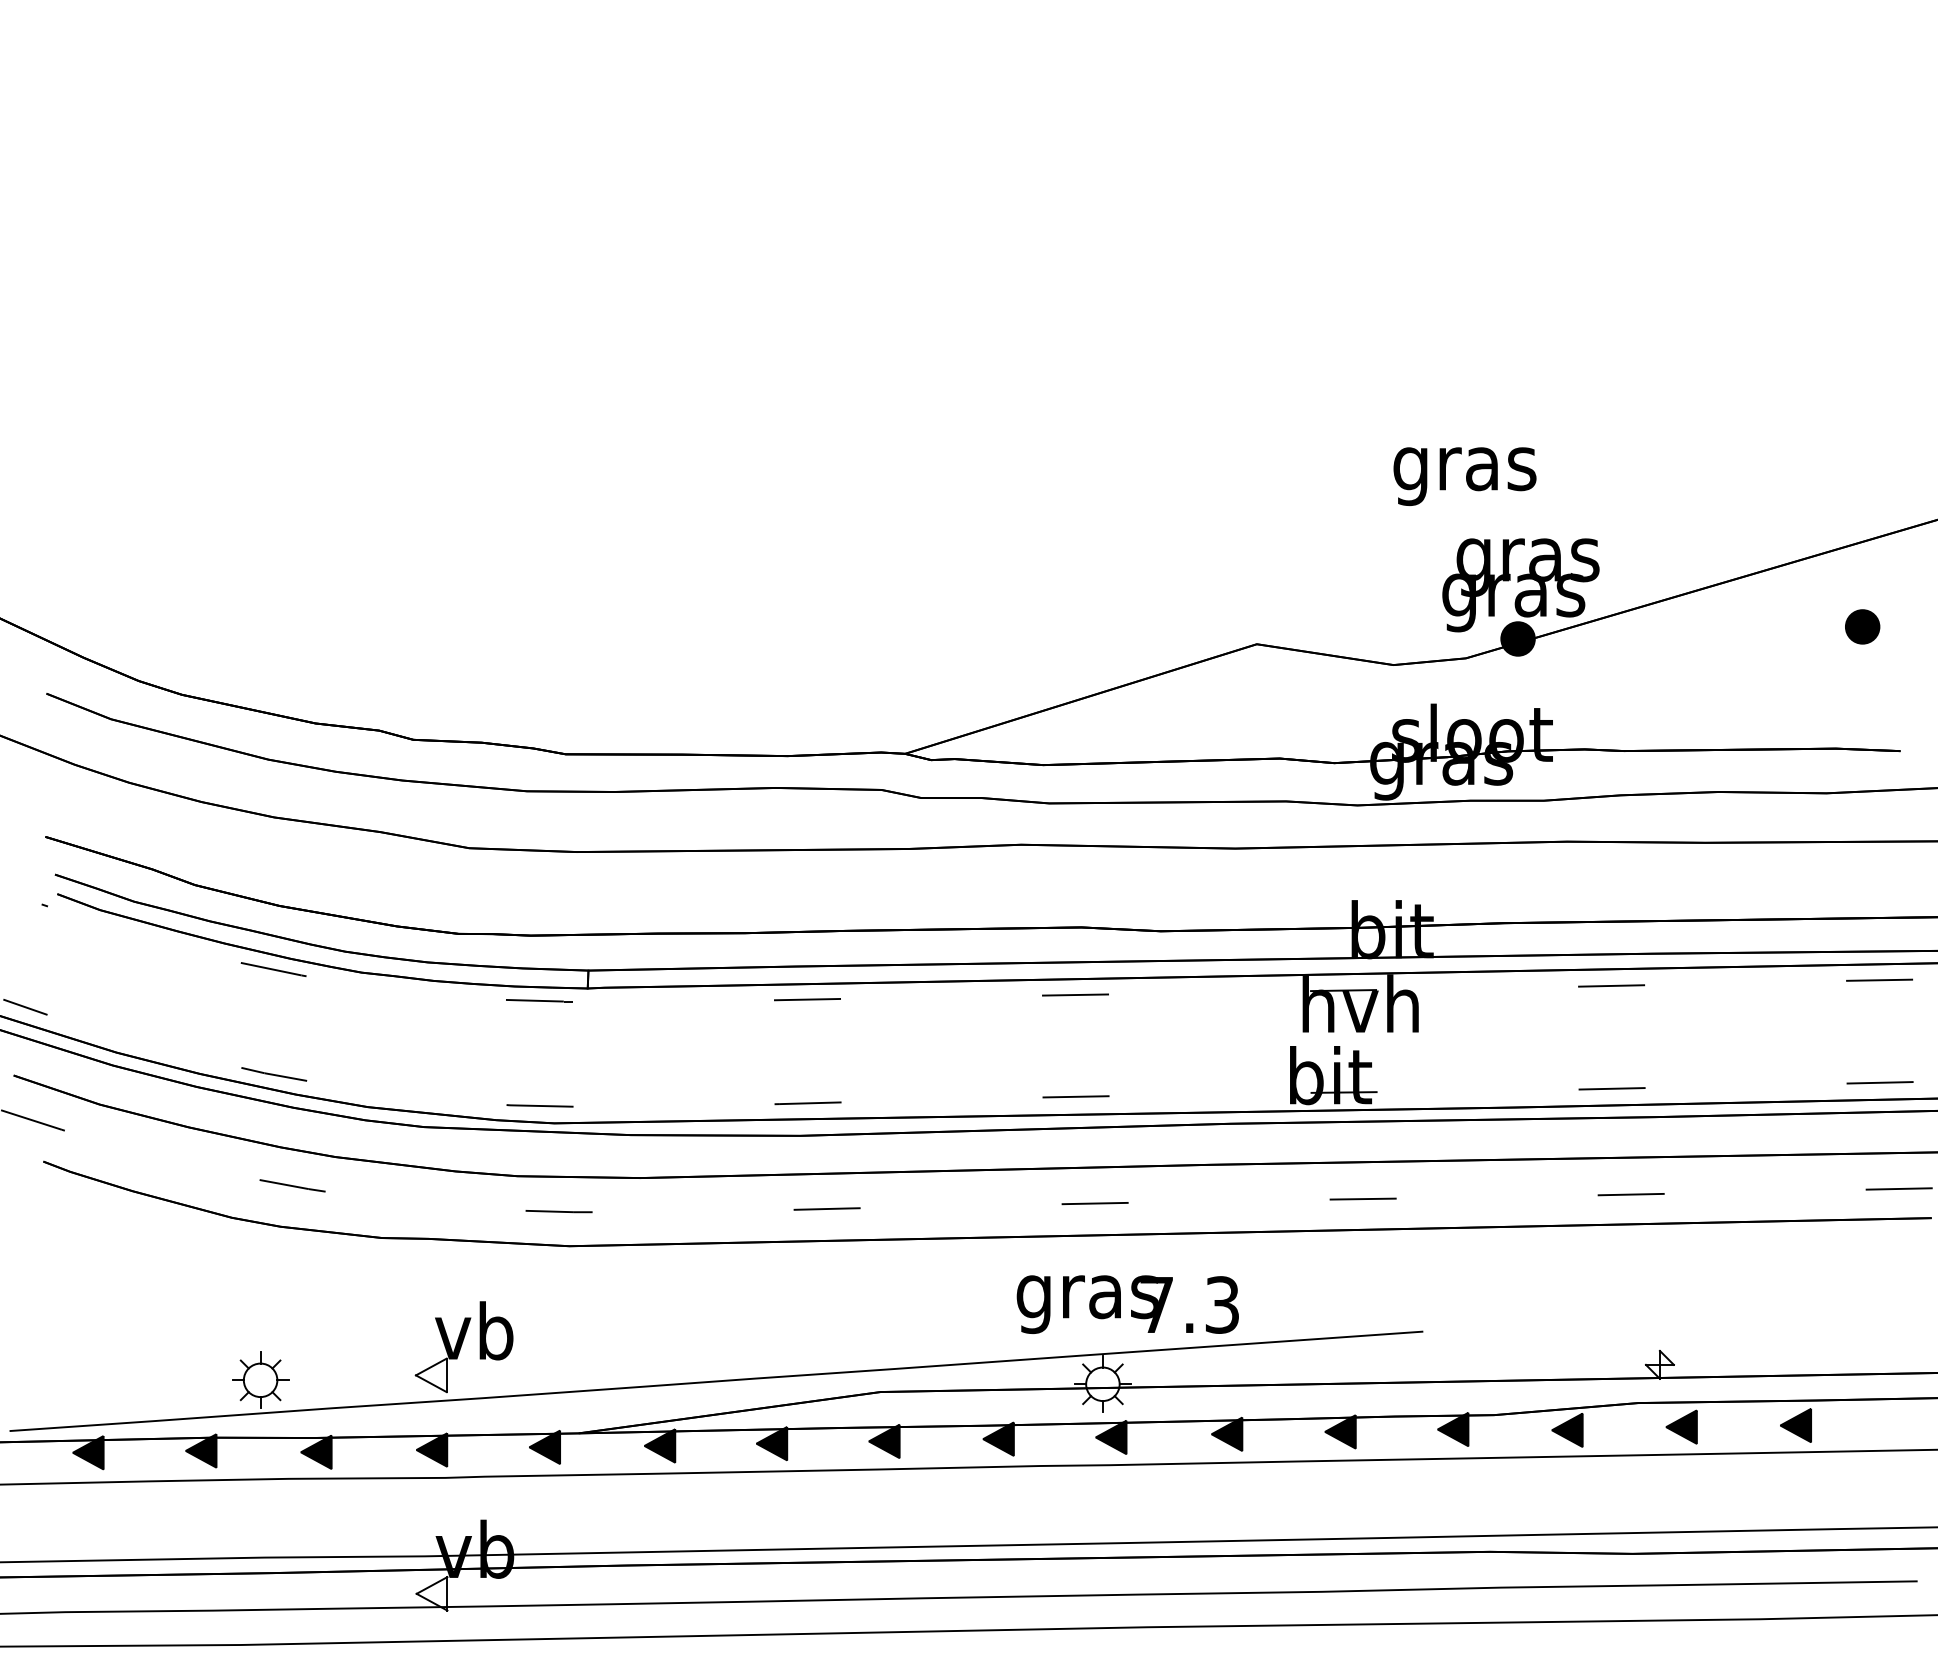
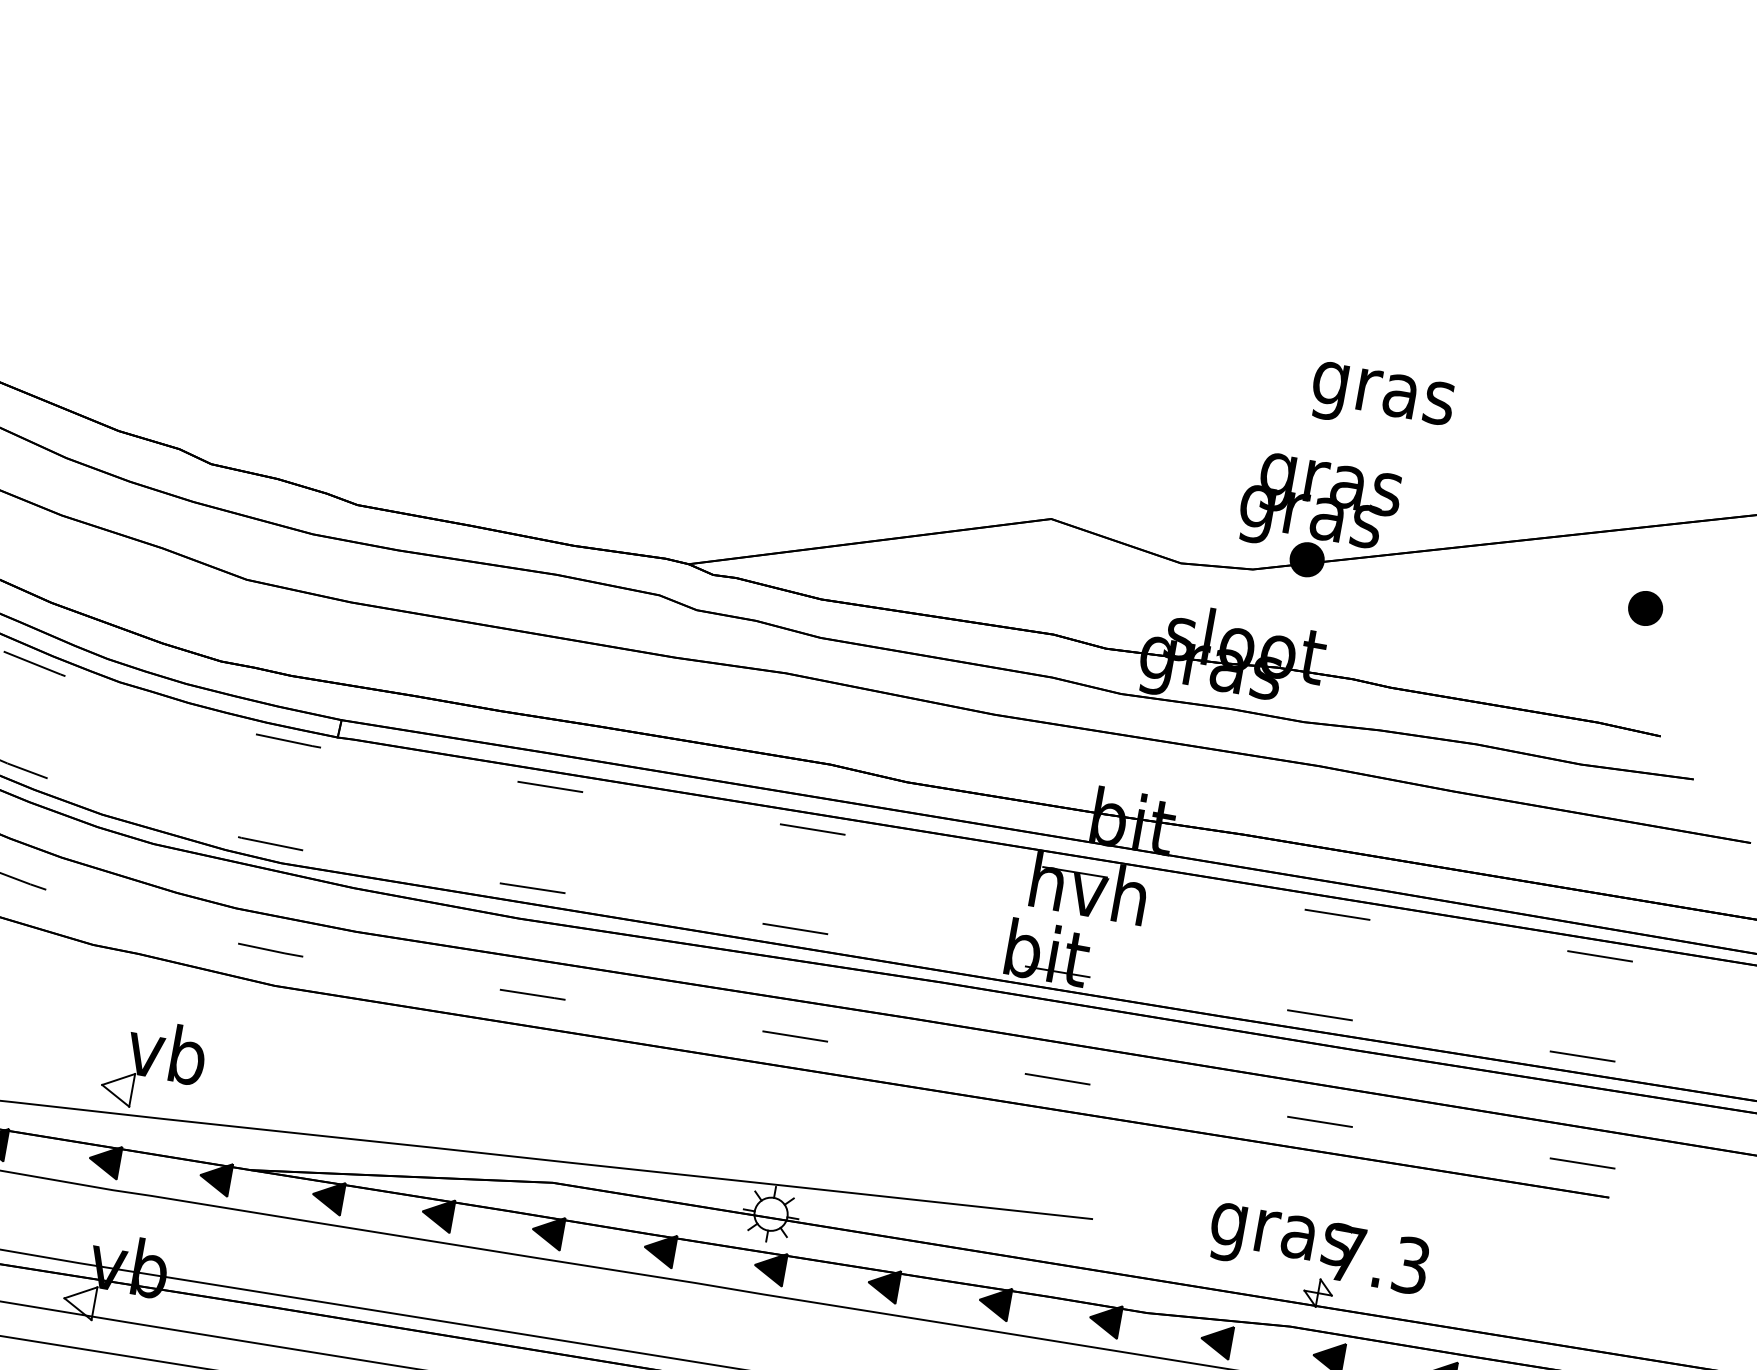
text: (1464, 476) -> (1381, 400), moved
text: (1127, 1304) -> (1318, 1248), moved

